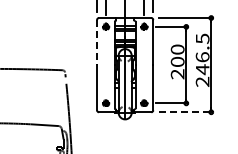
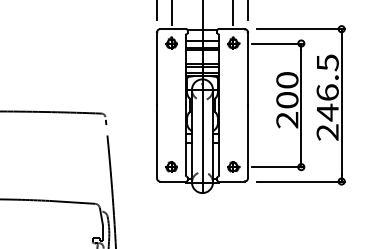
line: (97, 42) -> (157, 68), dashed -> solid
line: (186, 112) -> (301, 181), dashed -> solid

